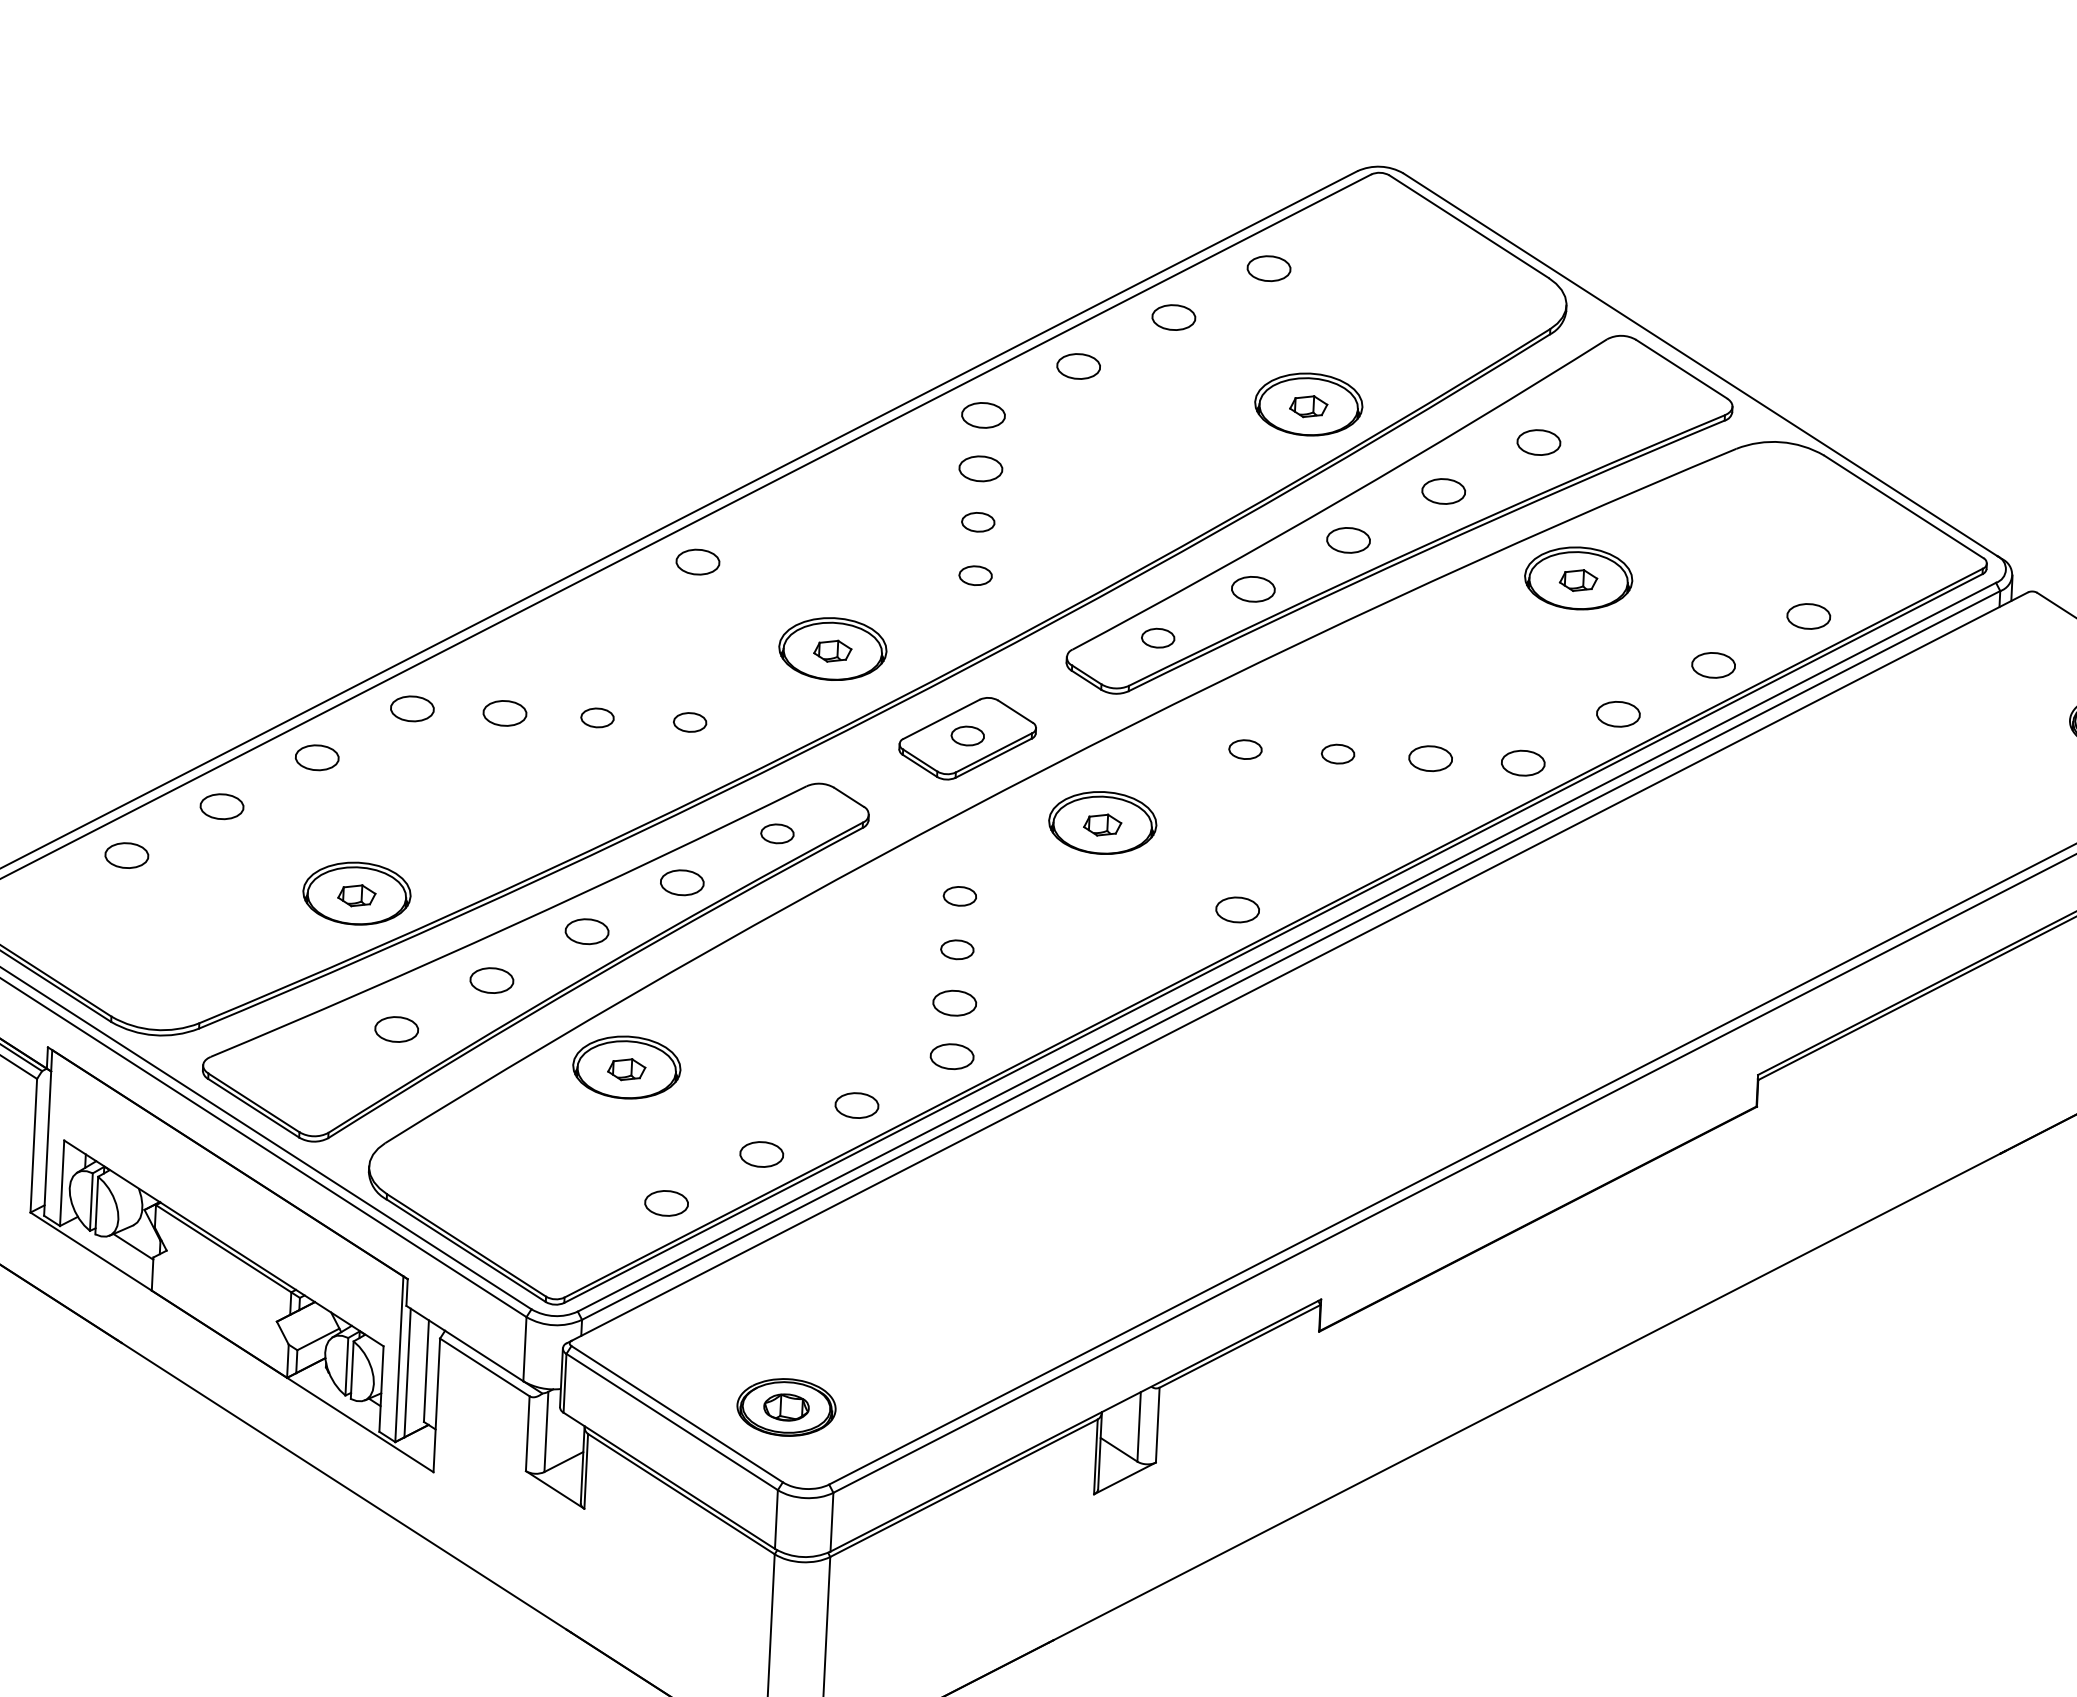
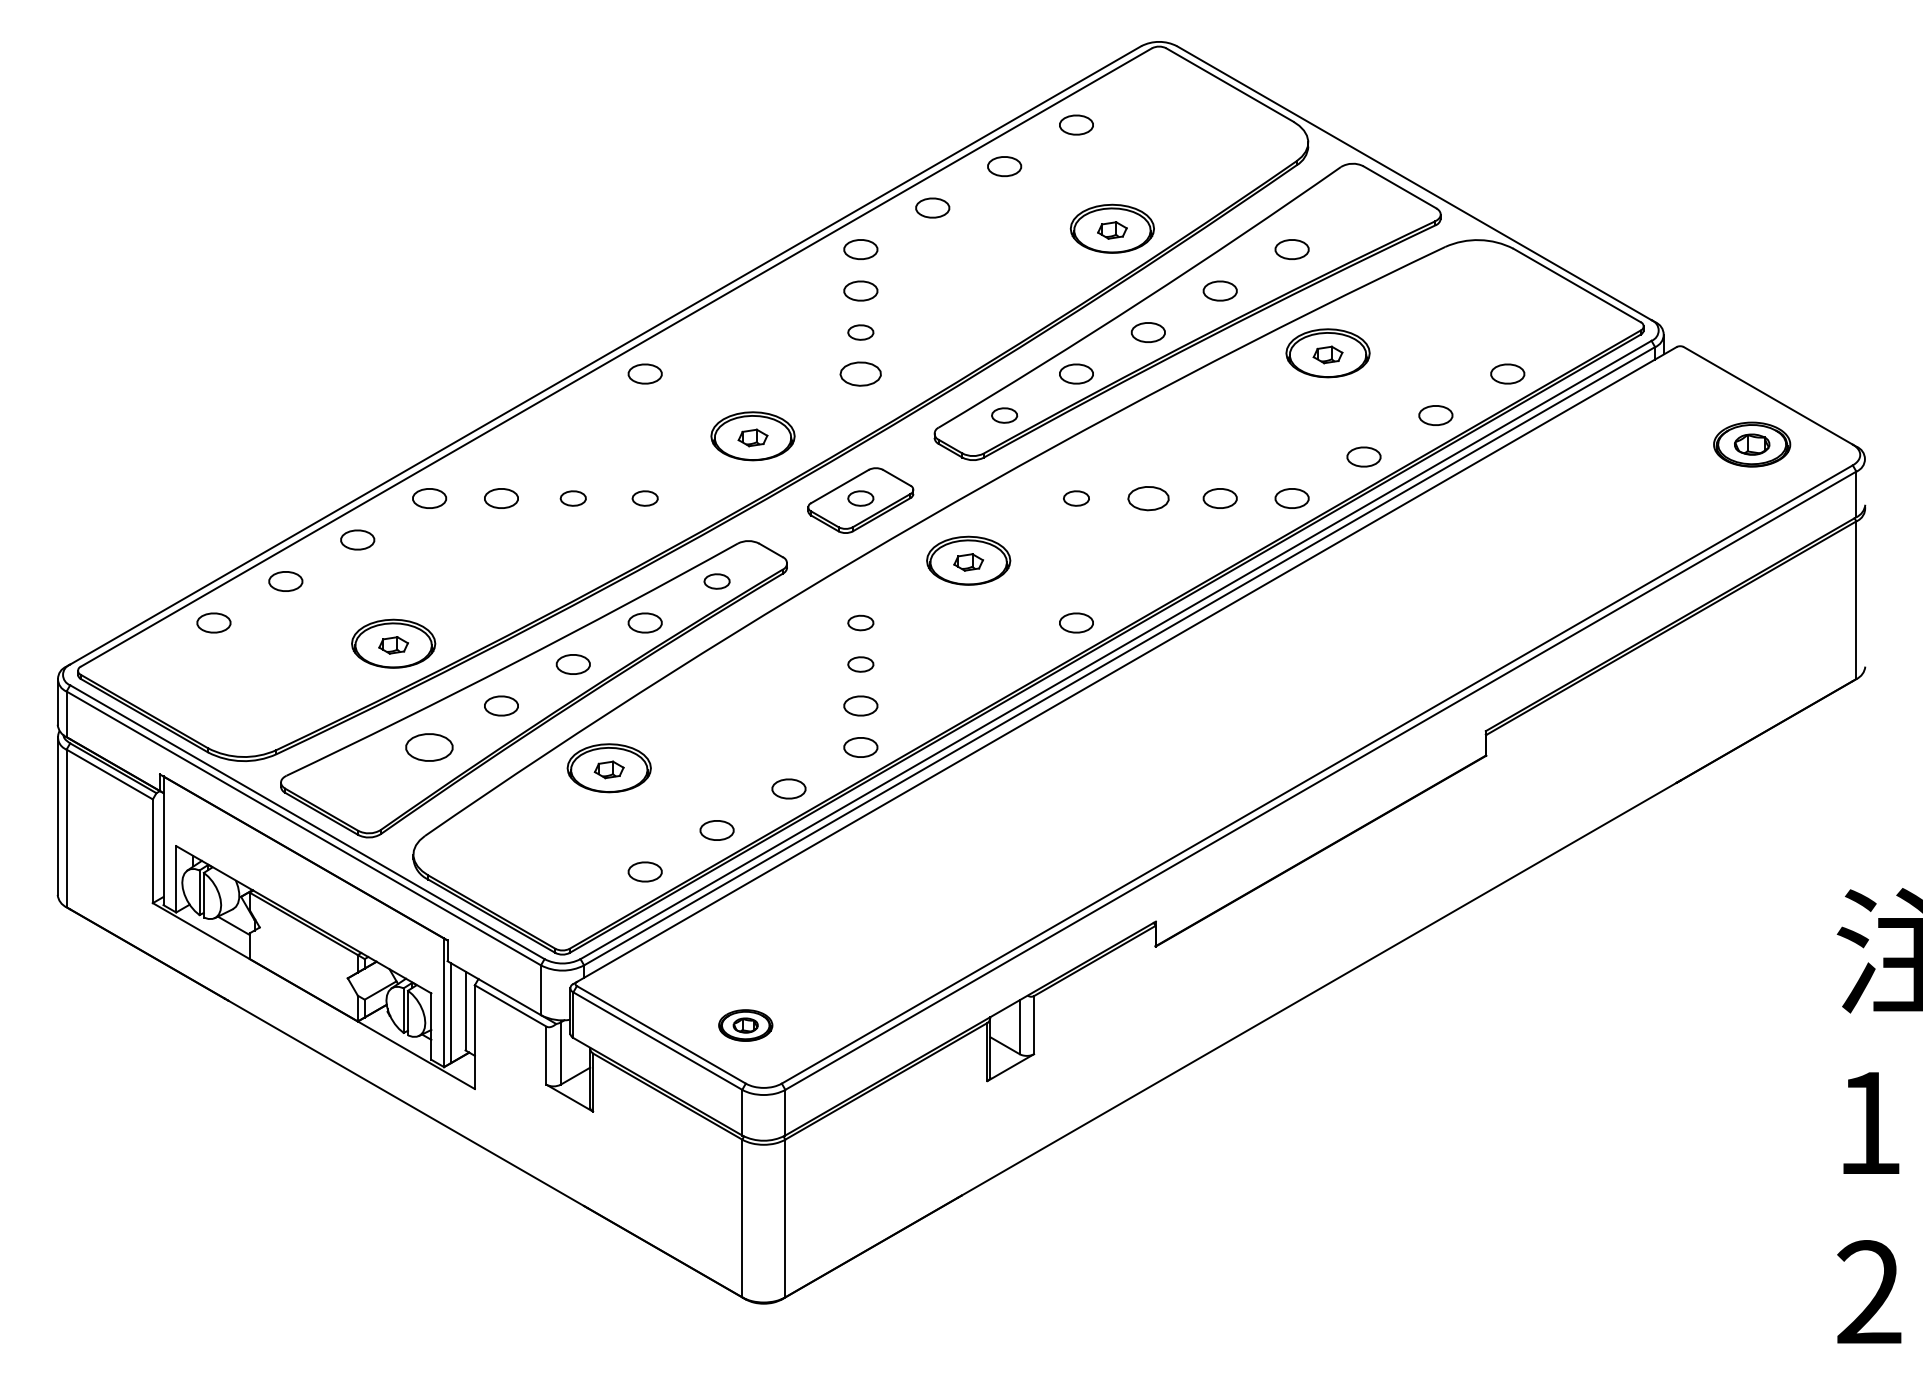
part: (975, 574) -> (860, 373), size x1.6
part: (1336, 754) -> (1147, 498), size x1.6
part: (396, 1029) -> (429, 747), size x1.4
part: (786, 1407) -> (745, 1025), size x0.7

